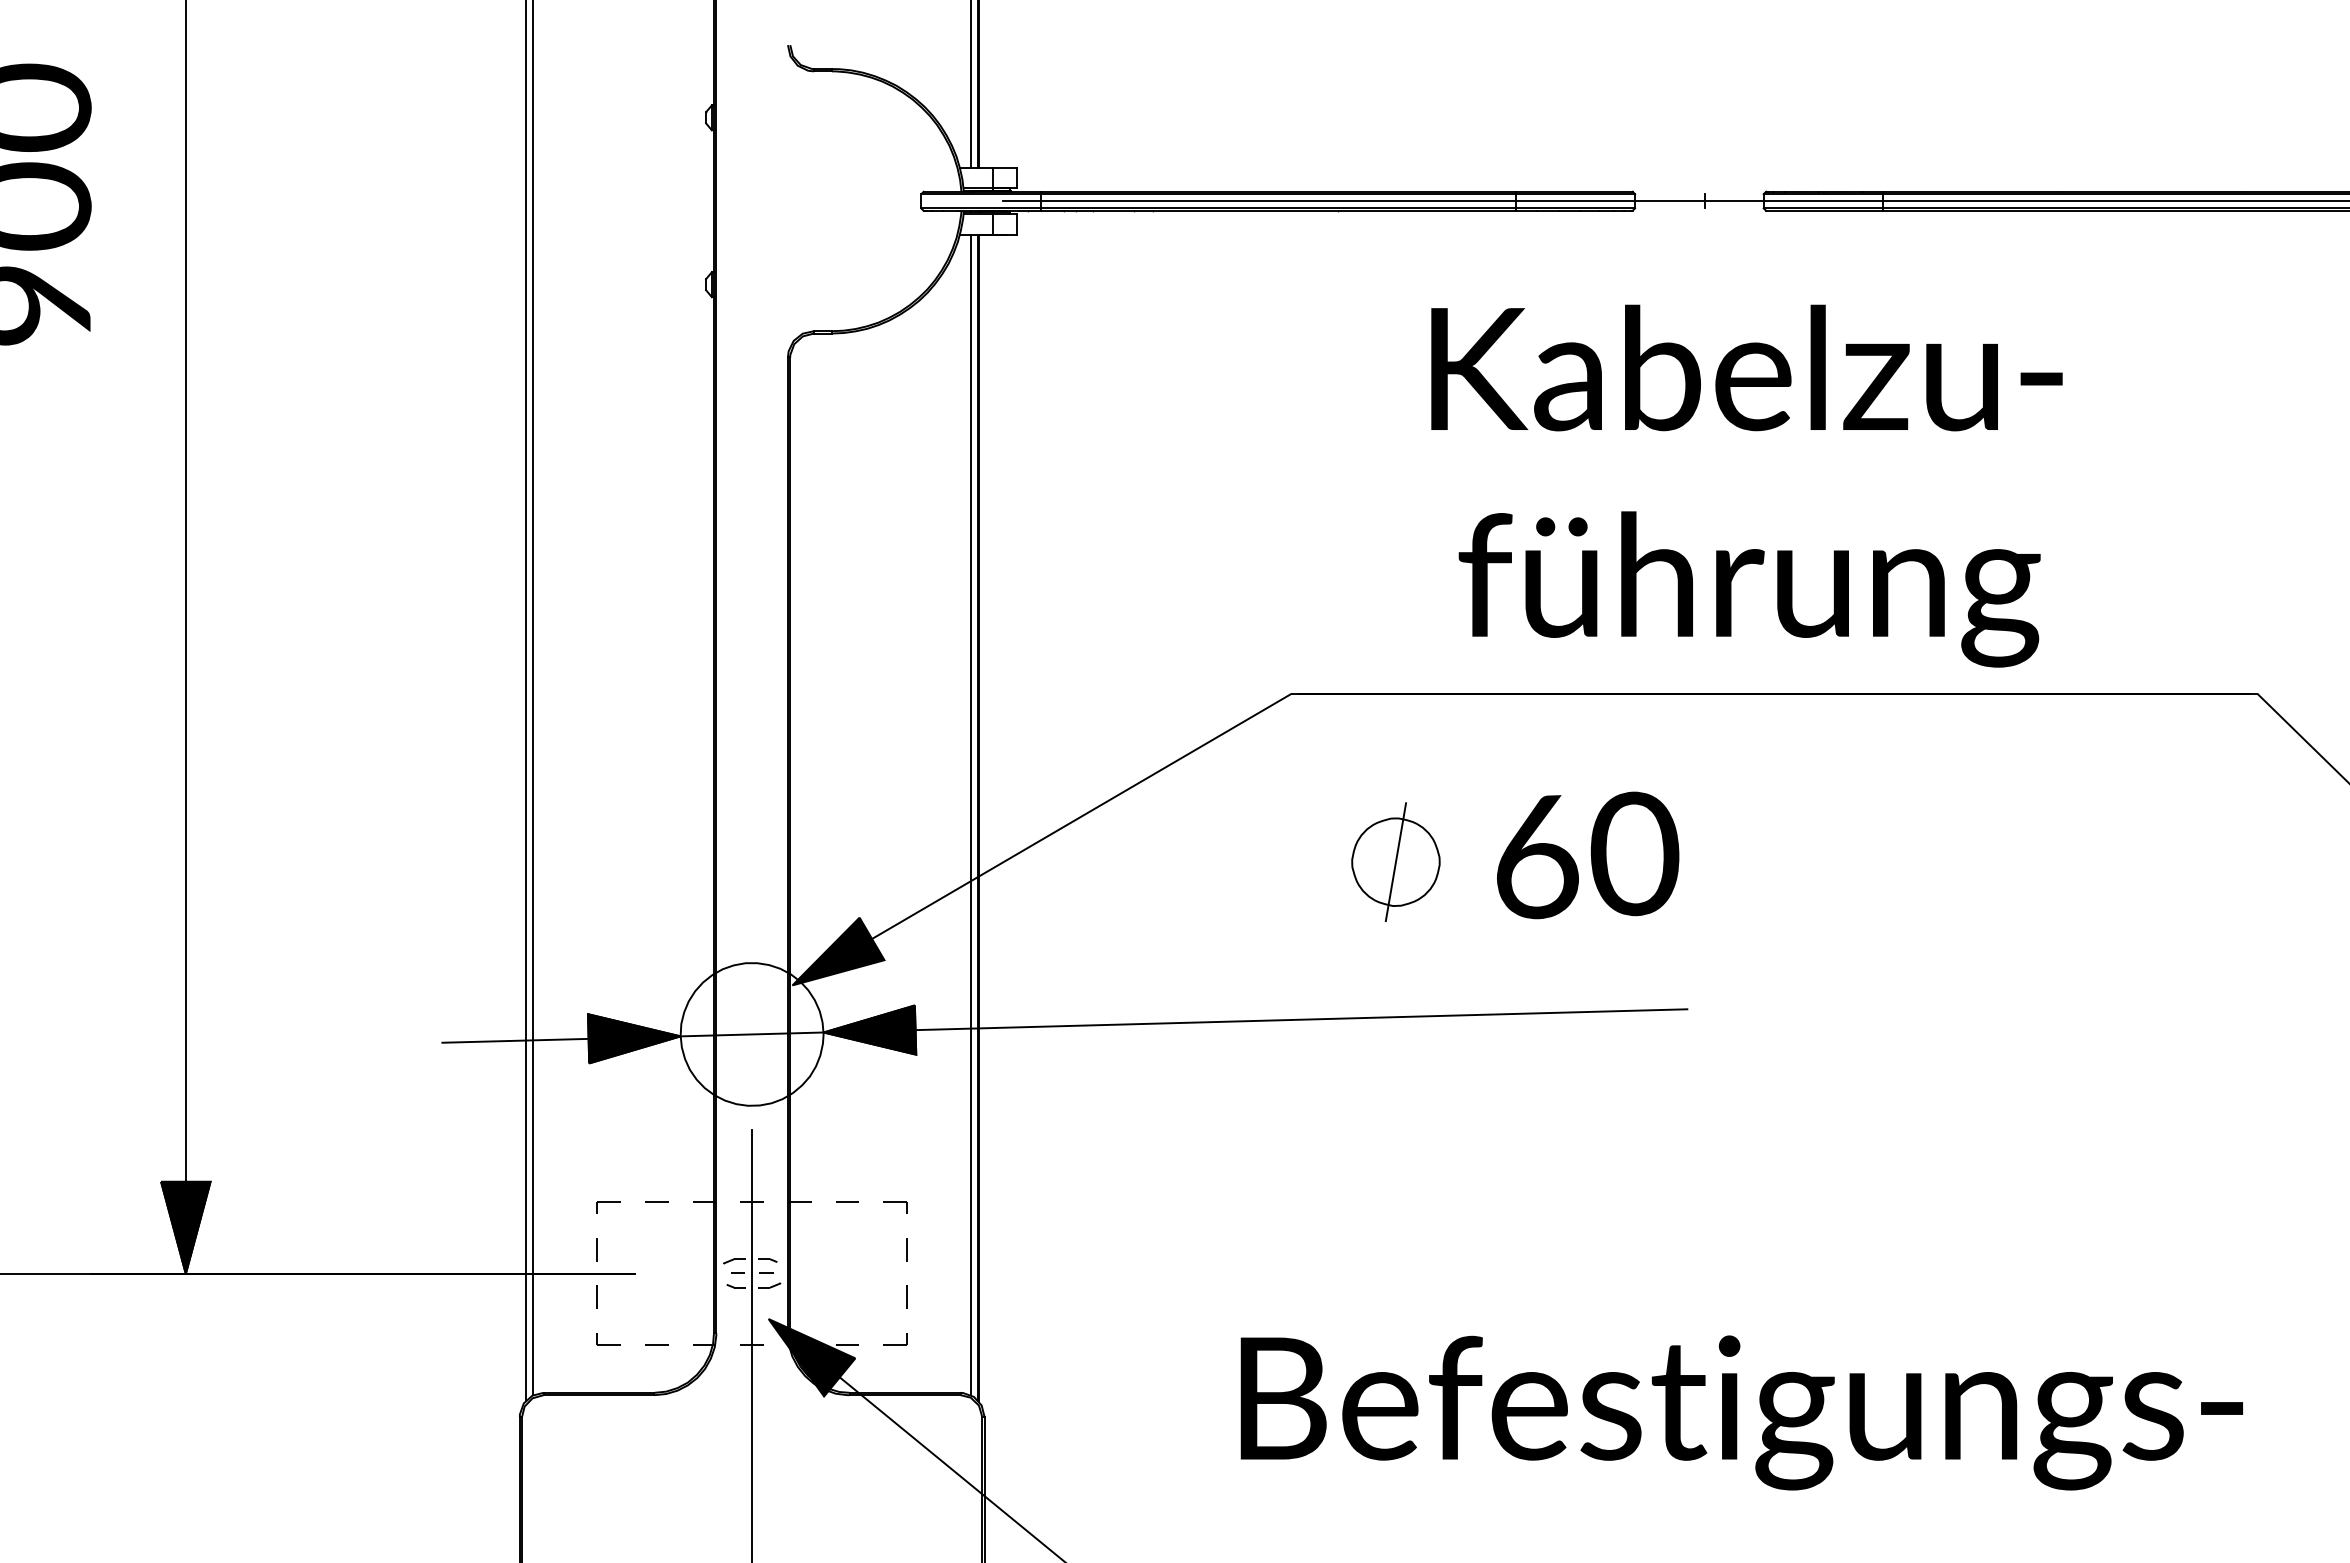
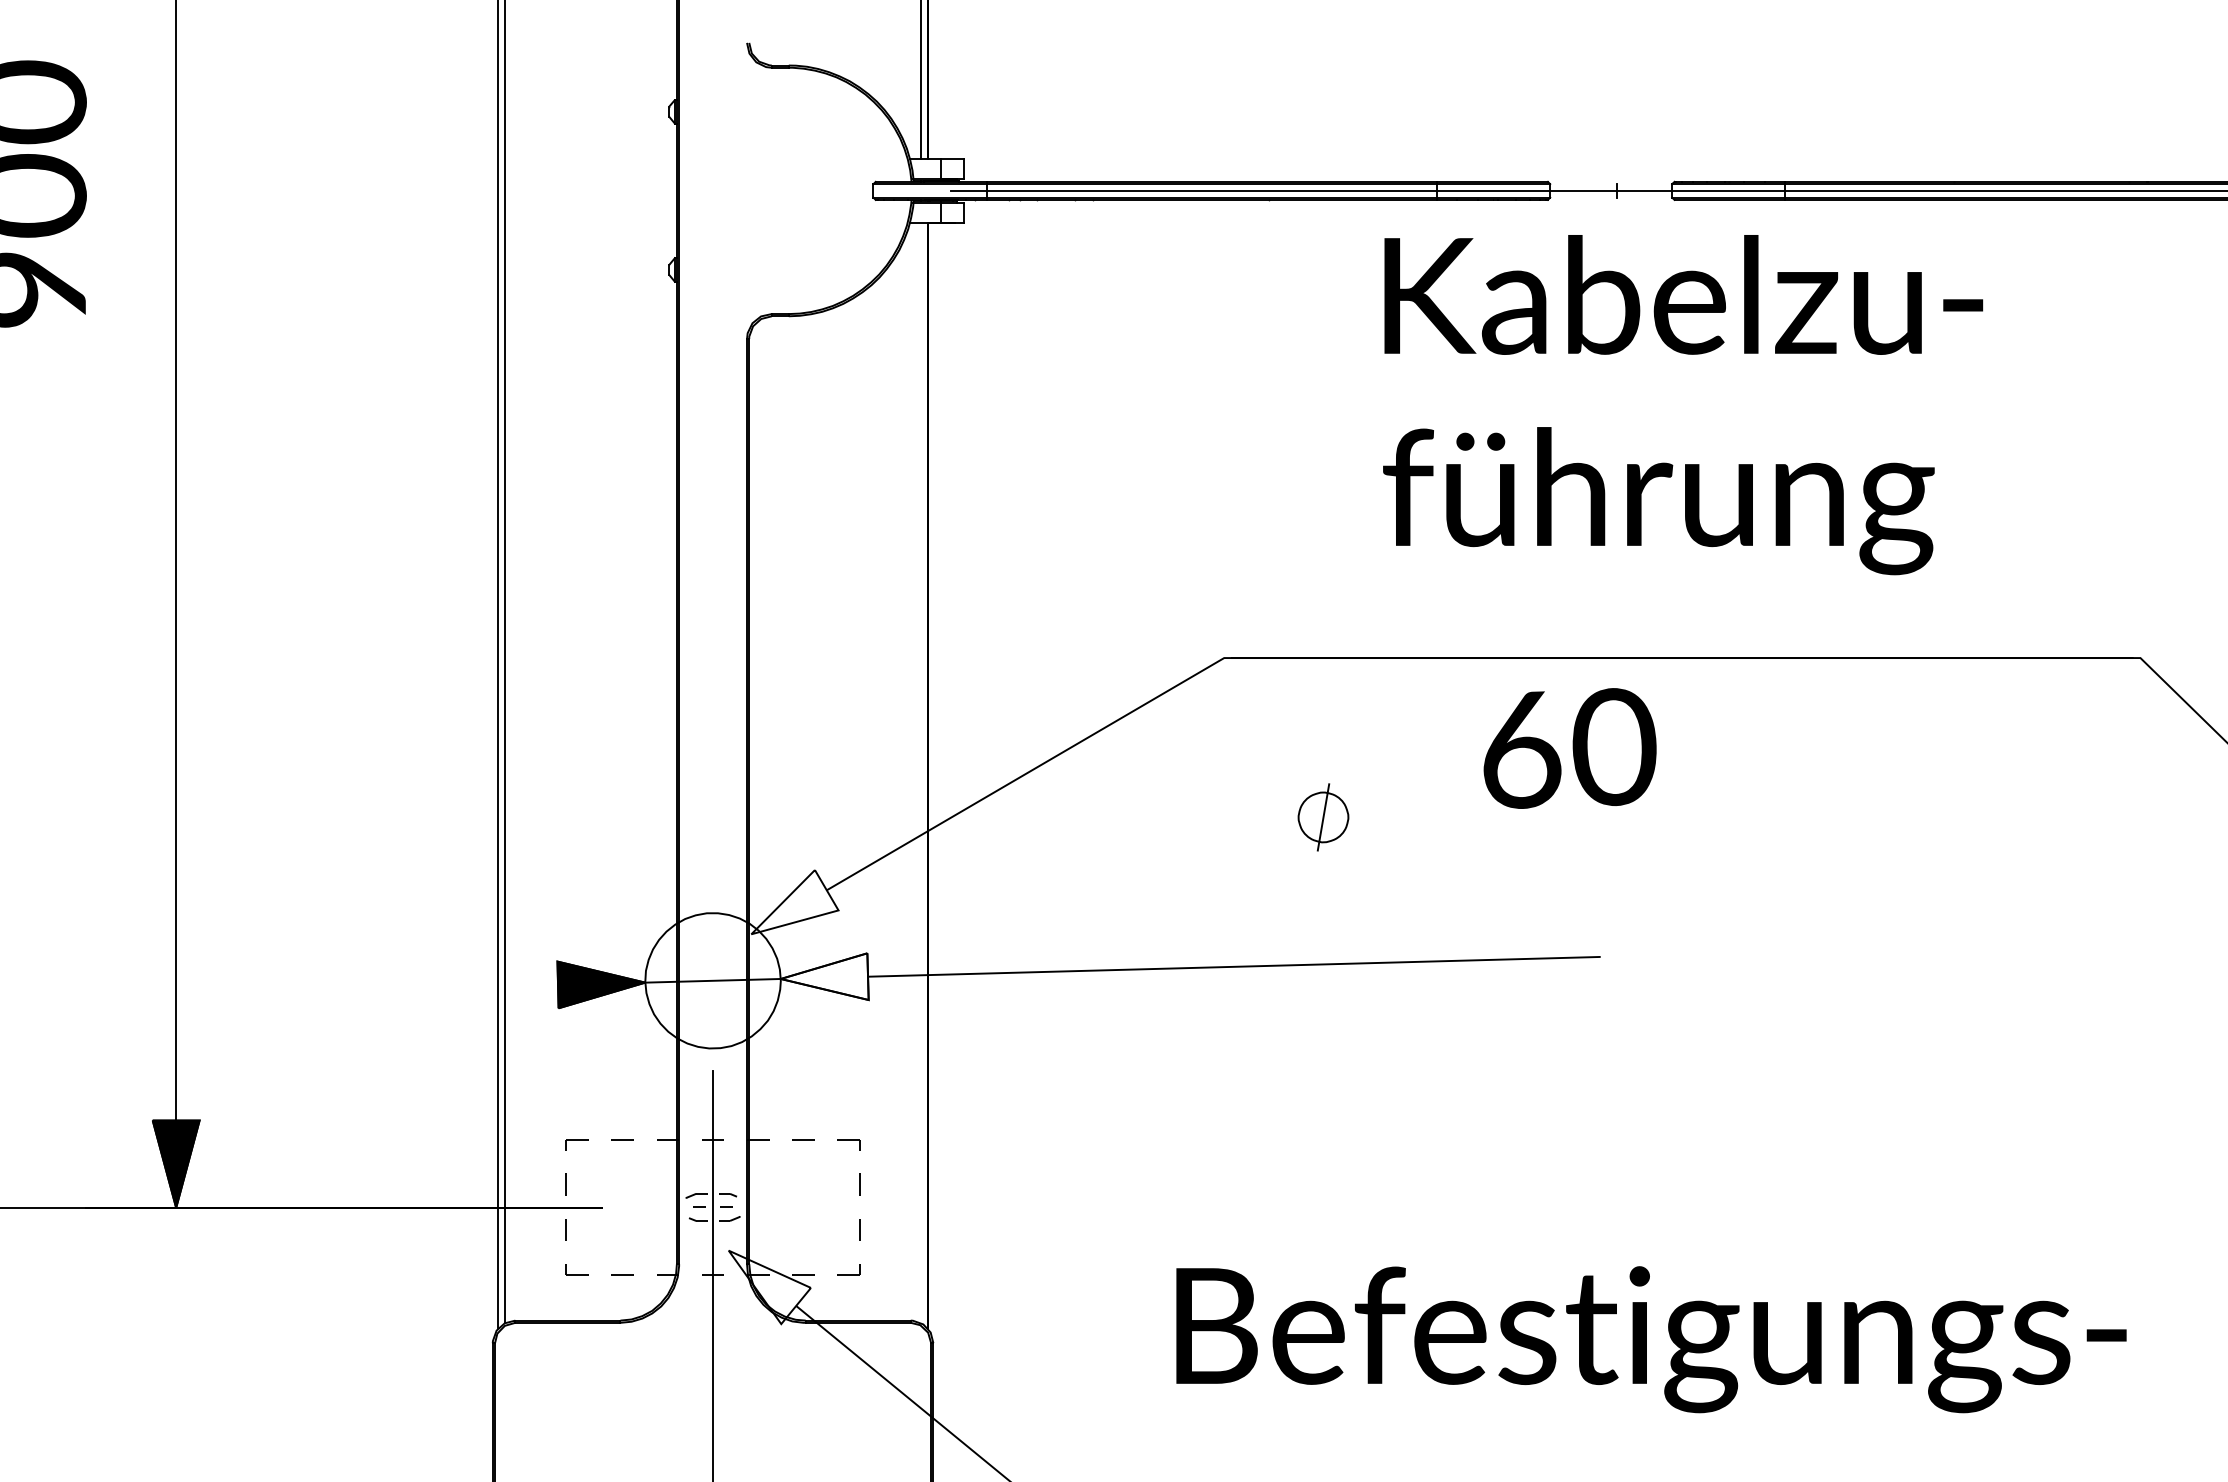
text: (1746, 367) -> (1683, 294), moved
text: (1749, 589) -> (1658, 501), moved
line: (971, 814) -> (921, 772), removed
text: (1588, 855) -> (1570, 748), moved
part: (1395, 861) -> (1323, 816), size x0.6
fill: (838, 951) -> (794, 902), removed
fill: (869, 1029) -> (824, 976), removed
line: (515, 1040) -> (488, 986), removed
fill: (811, 1357) -> (769, 1287), removed

